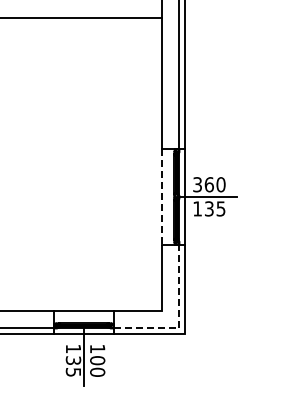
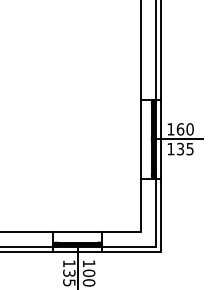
text: (197, 184) -> (170, 129), 360 -> 160
line: (161, 197) -> (141, 139), dashed -> solid
line: (179, 319) -> (156, 239), dashed -> solid

